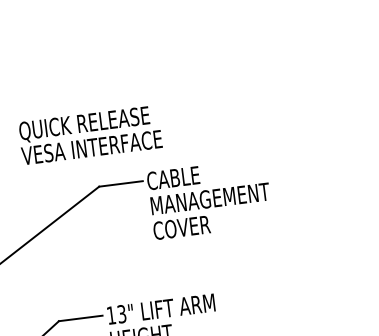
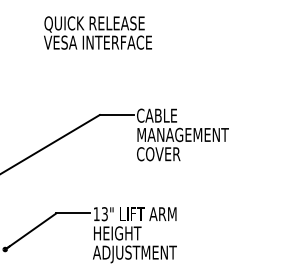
text: (89, 134) -> (97, 32), moved

